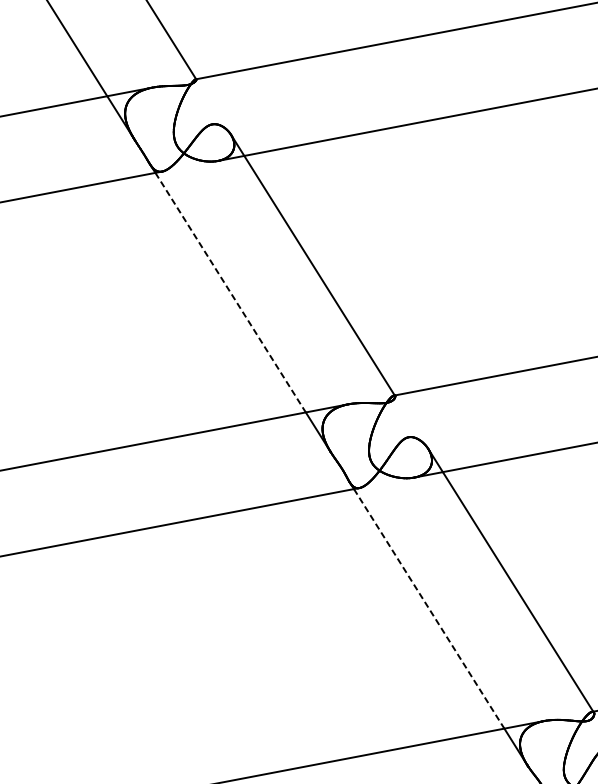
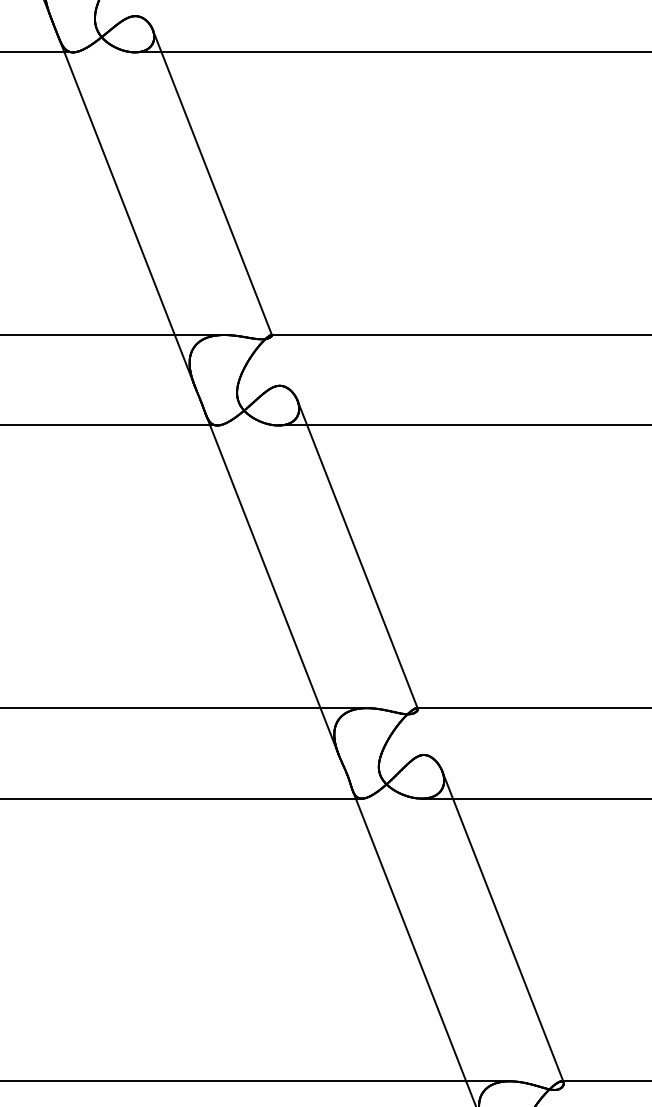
line: (230, 292) -> (265, 566), dashed -> solid
line: (429, 608) -> (411, 939), dashed -> solid

